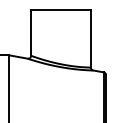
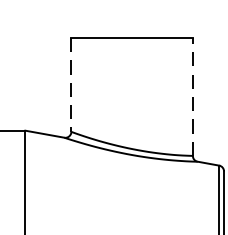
line: (31, 33) -> (72, 86), solid -> dashed
line: (90, 38) -> (192, 96), solid -> dashed

